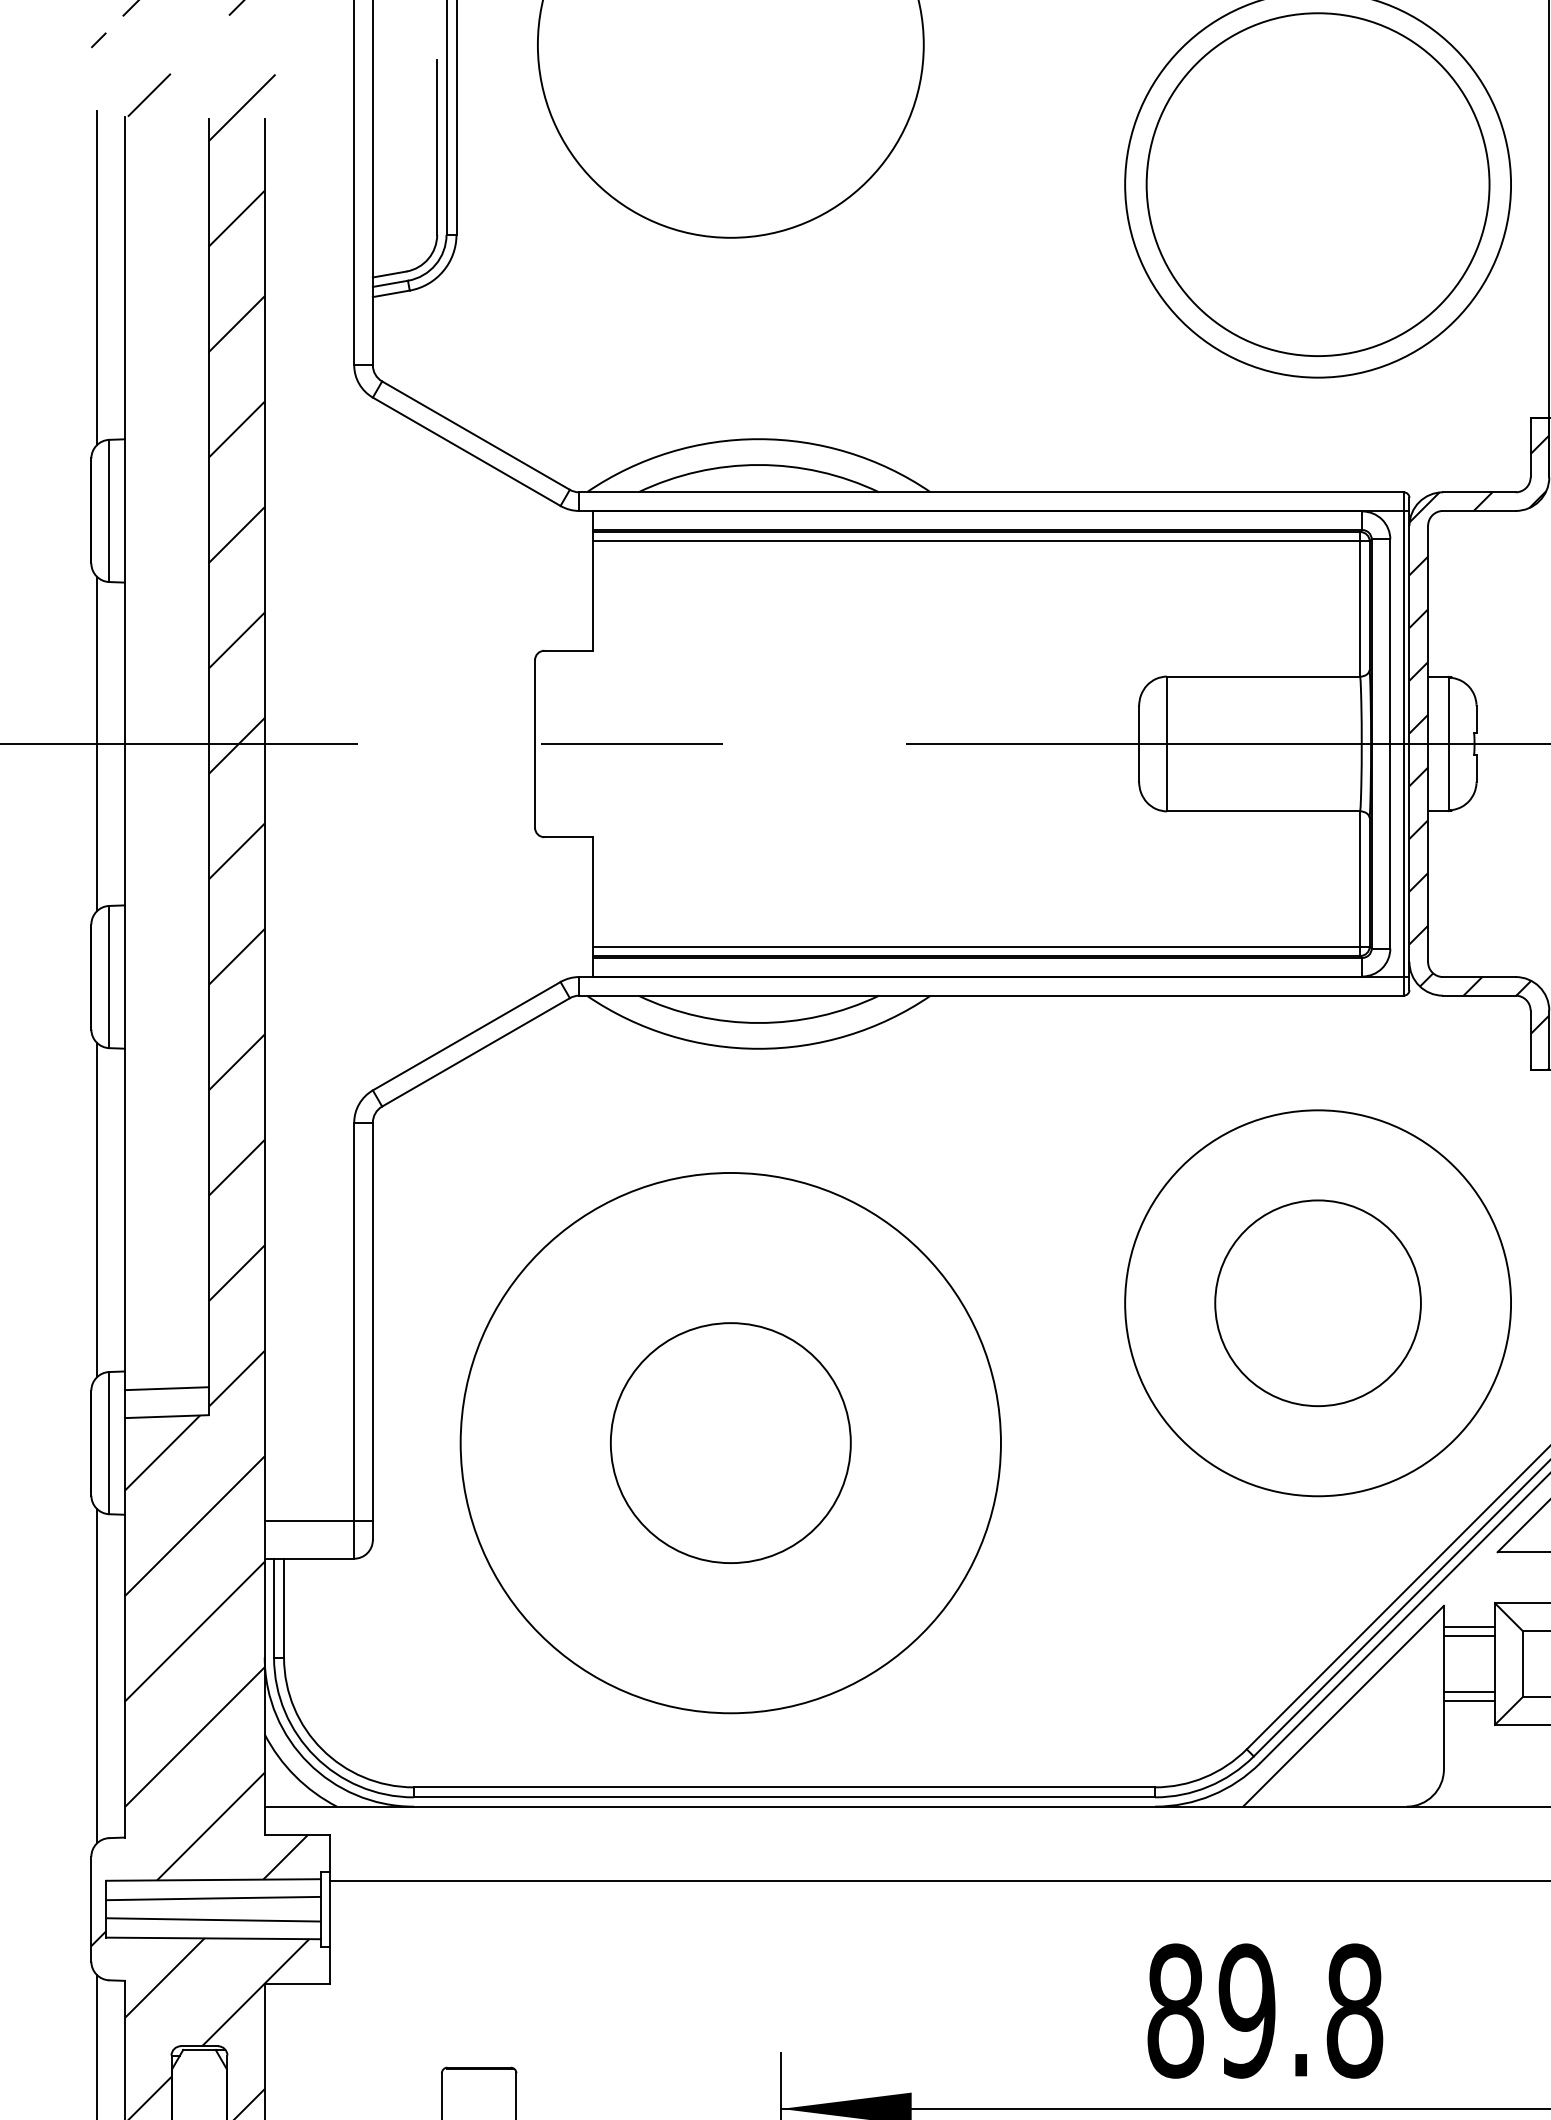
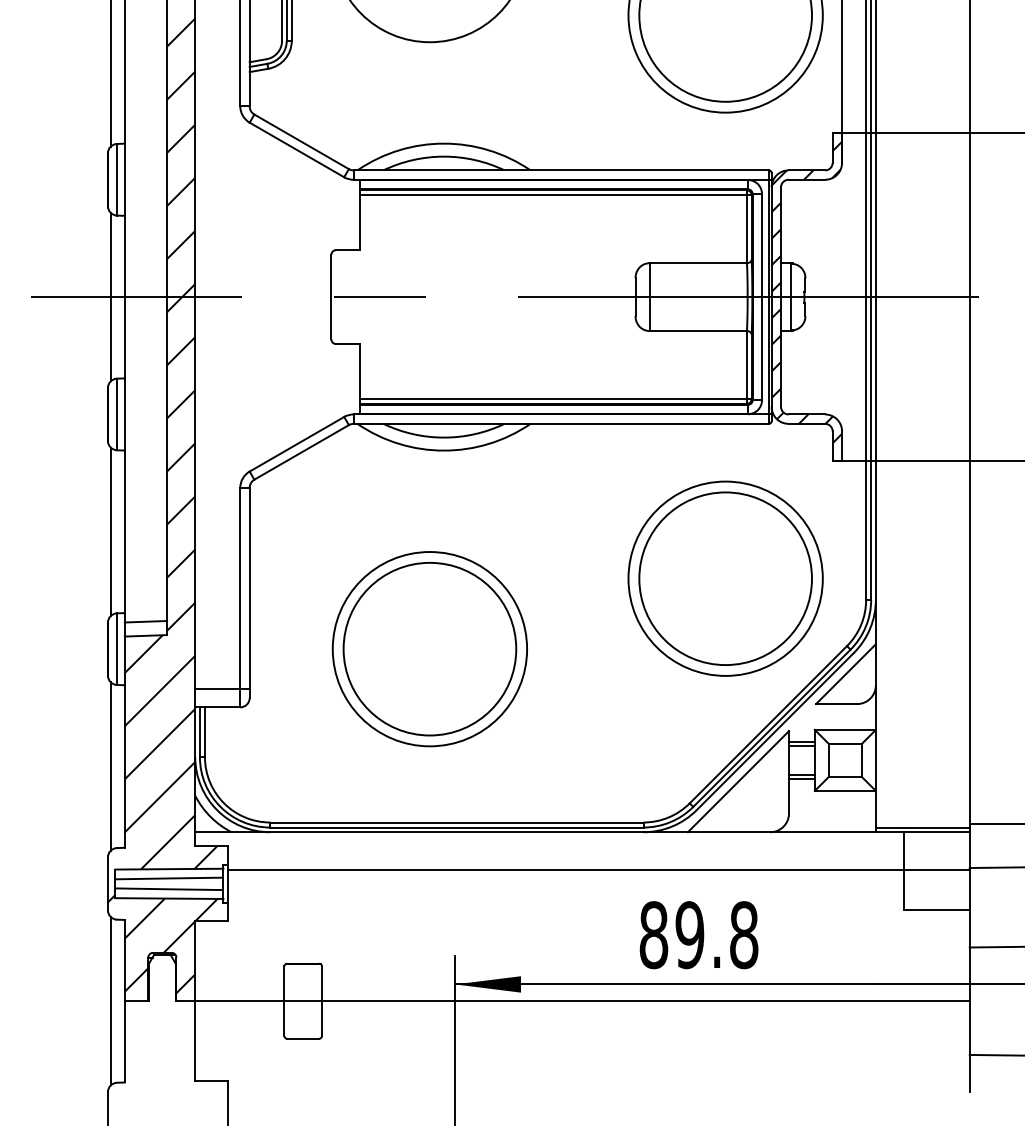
circle: (1317, 1302) -> (725, 578), size x1.67
circle: (729, 1441) -> (429, 648), size x1.43
circle: (729, 1443) -> (429, 649), size x0.71

